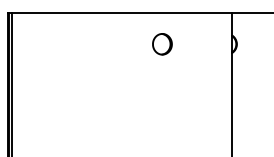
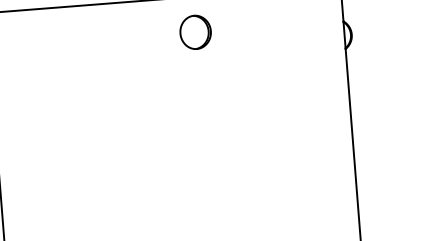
part: (162, 44) -> (195, 32), moved

